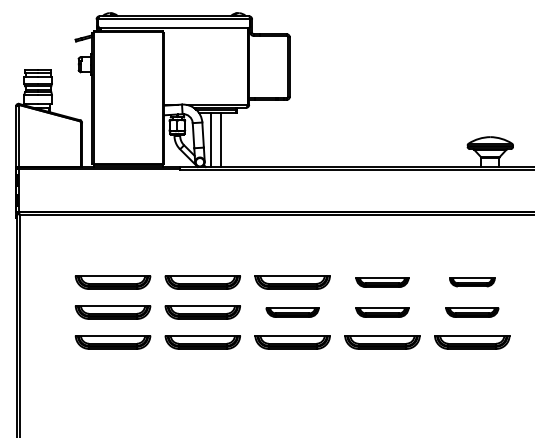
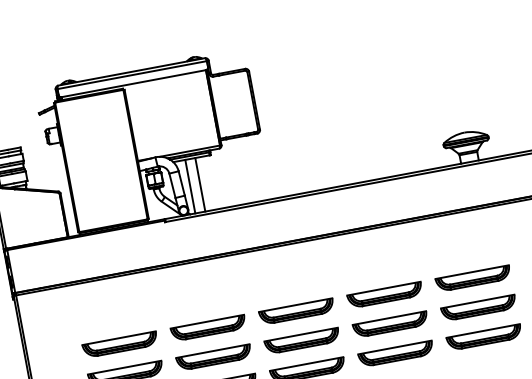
part: (382, 282) -> (385, 295), size x1.43
part: (472, 282) -> (473, 278), size x1.67
part: (292, 312) -> (302, 341), size x1.43
part: (382, 312) -> (390, 324), size x1.43
part: (472, 312) -> (479, 308), size x1.43

